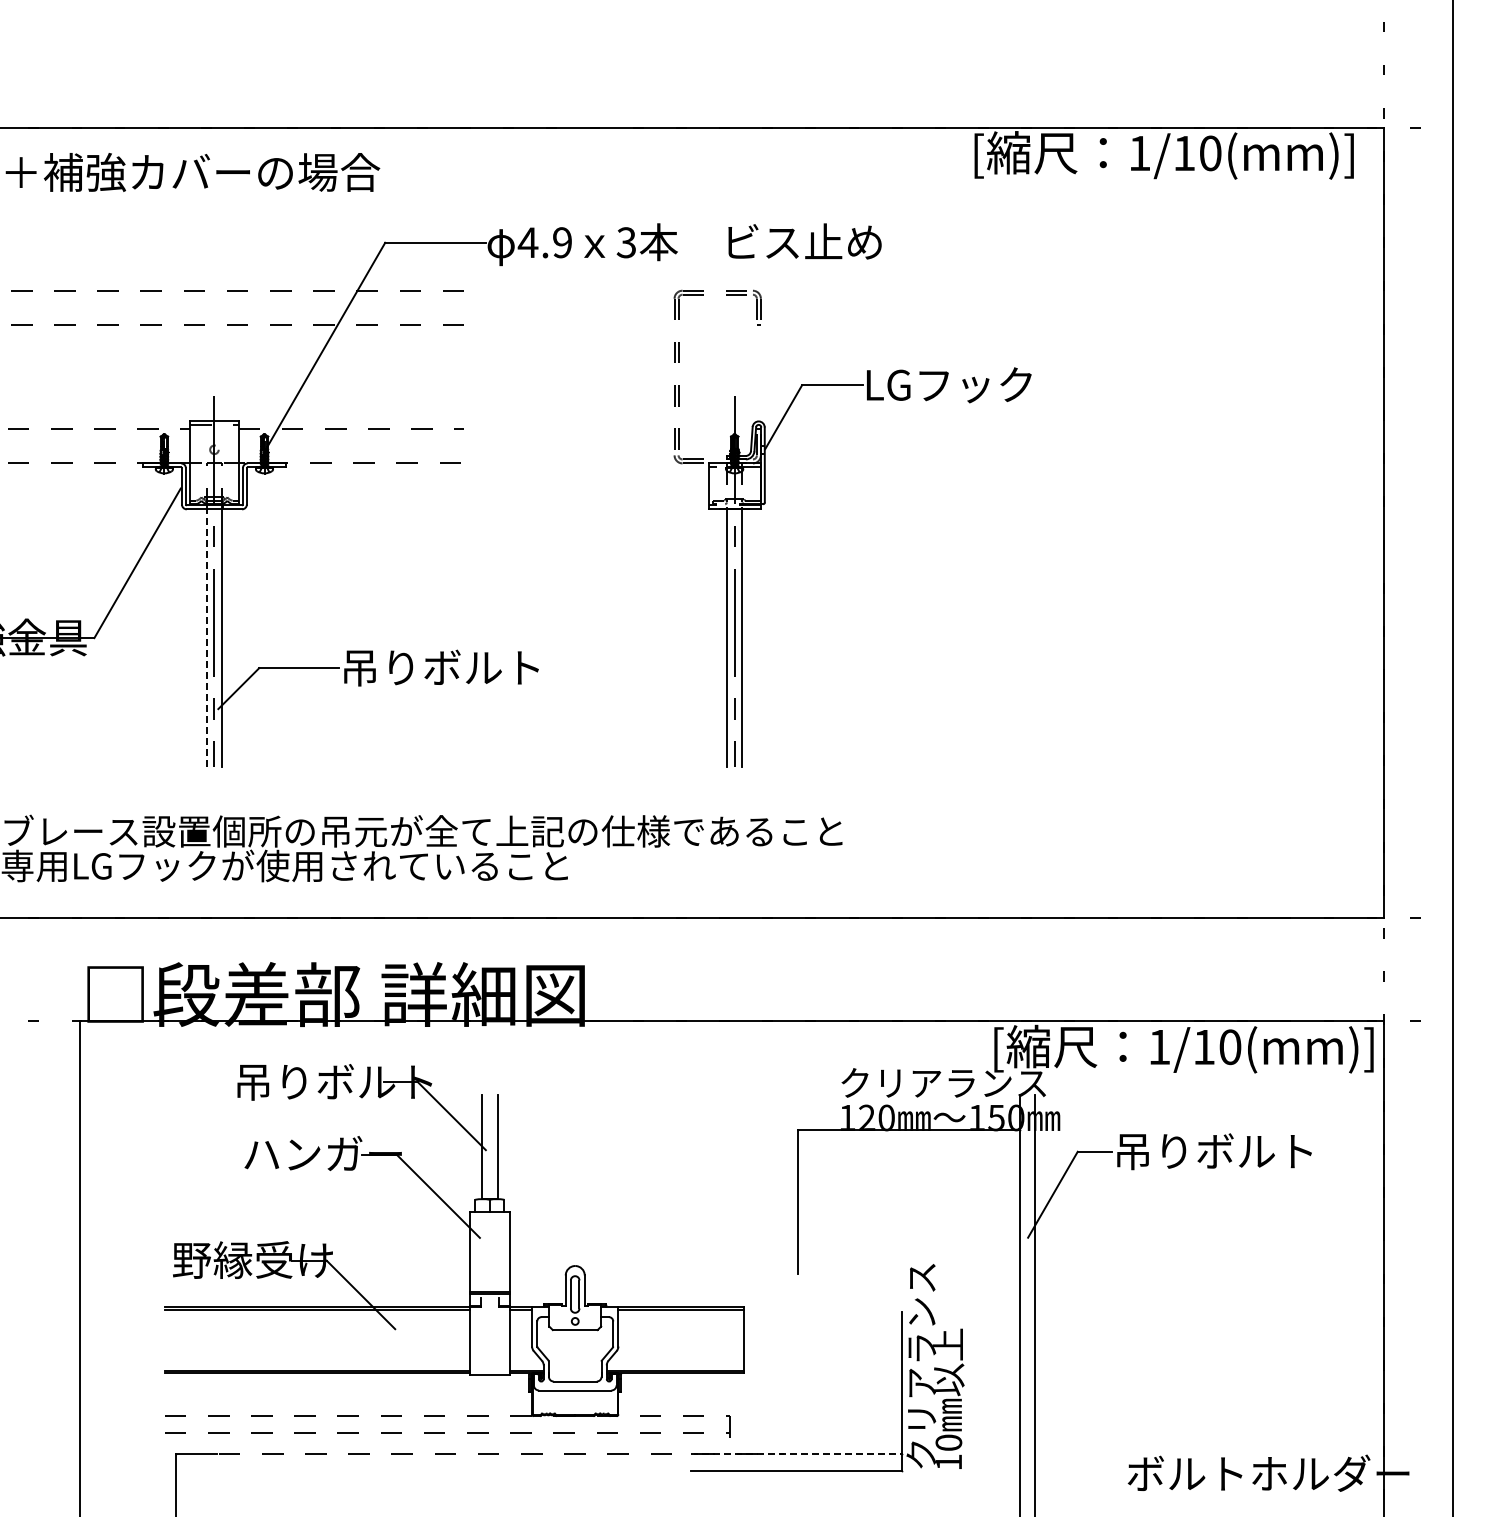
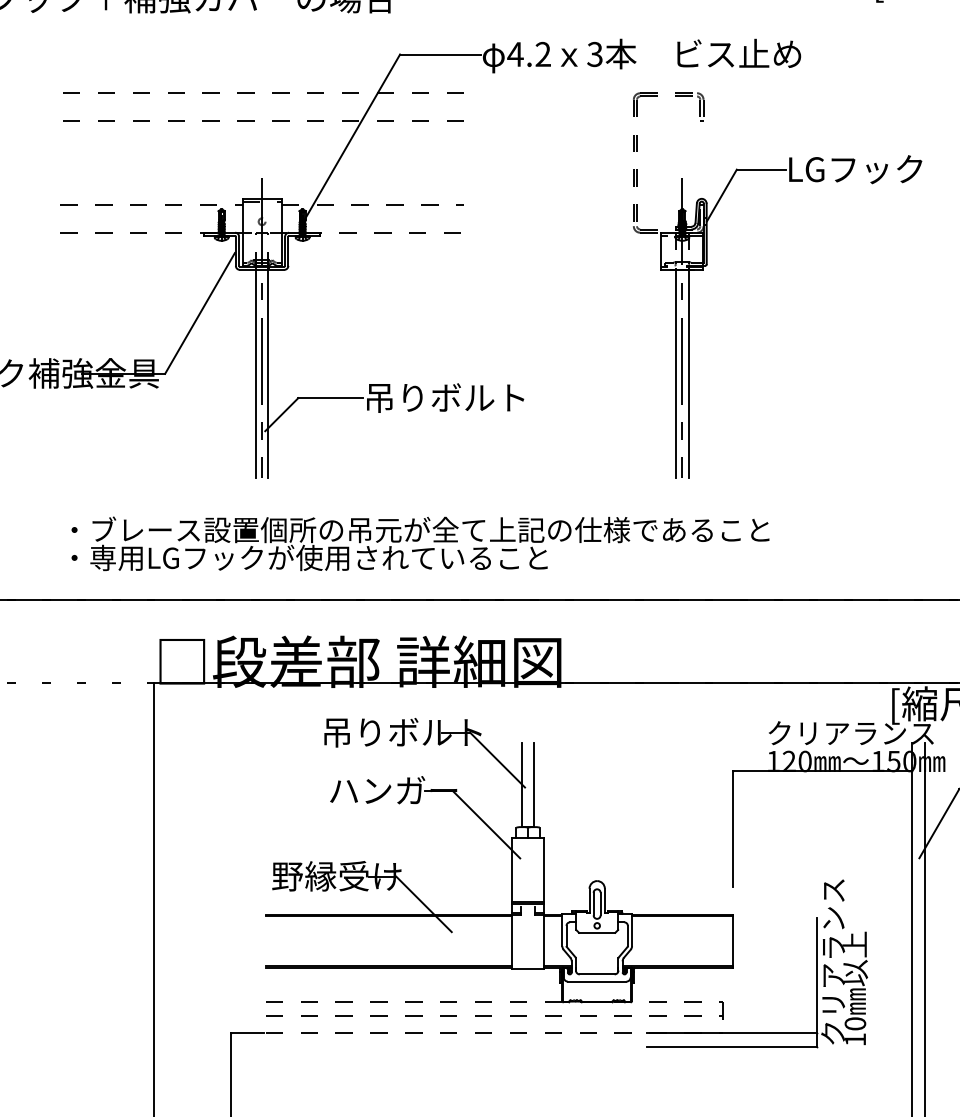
text: (562, 242) -> (543, 54), 4.9 -> 4.2
line: (206, 637) -> (255, 373), dashed -> solid
part: (469, 1250) -> (511, 868), moved
line: (797, 1454) -> (733, 1033), dashed -> solid

